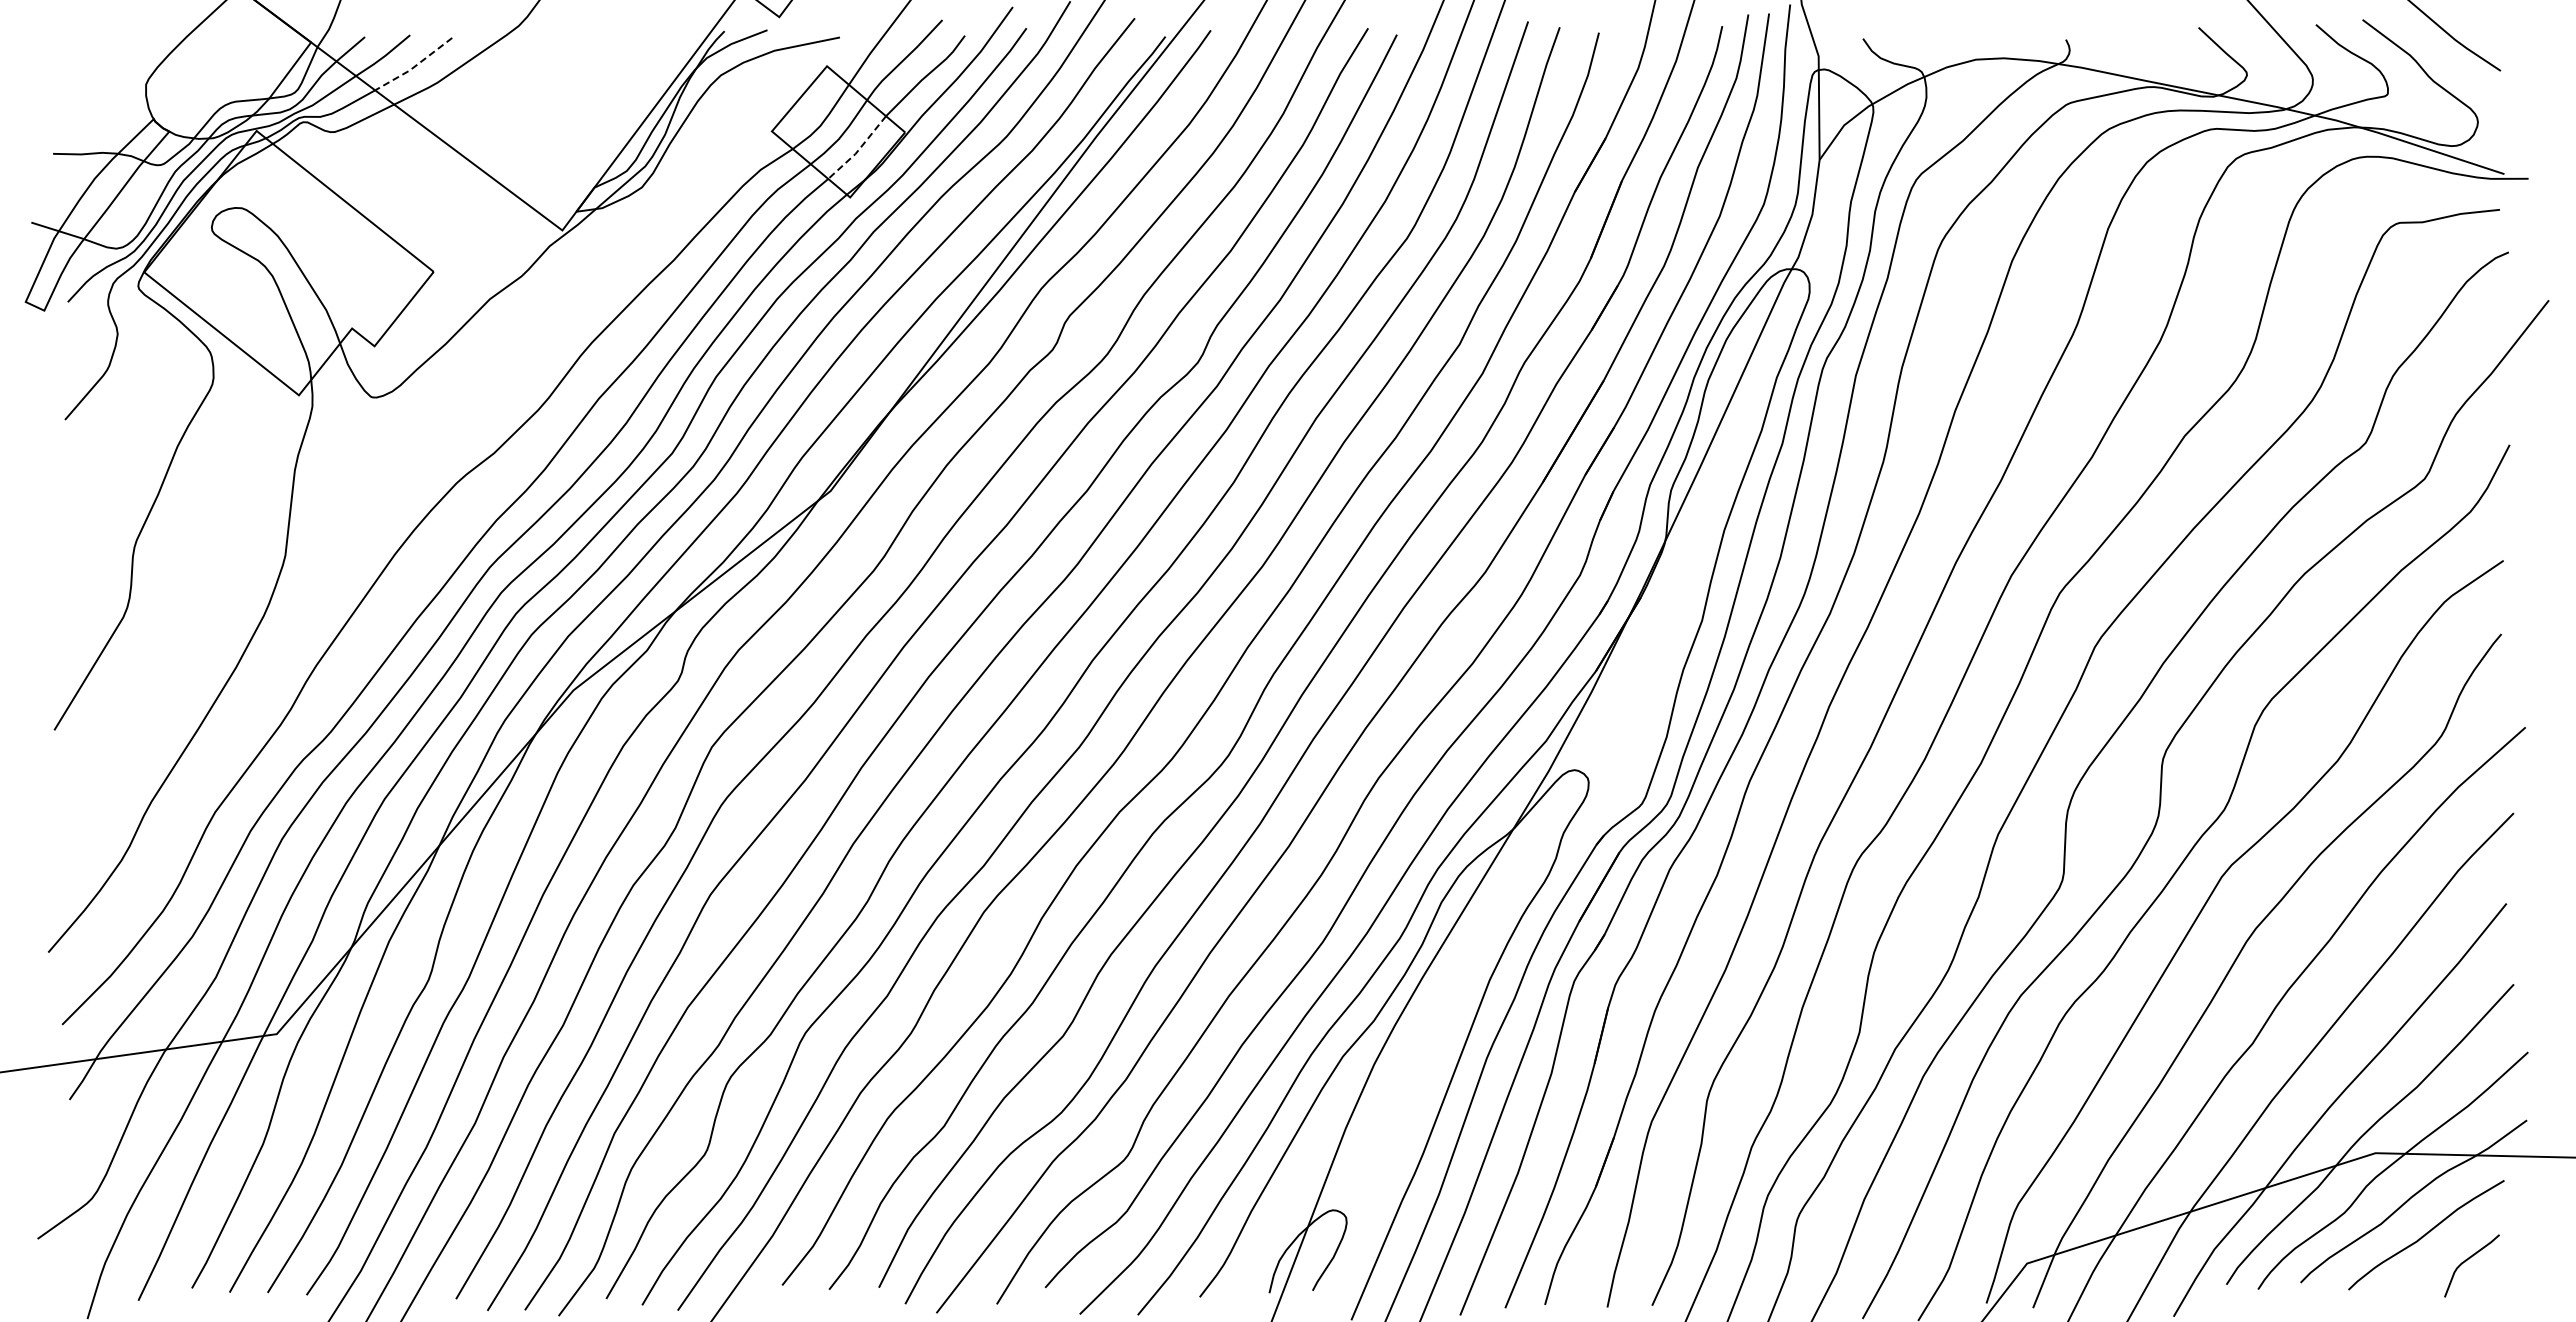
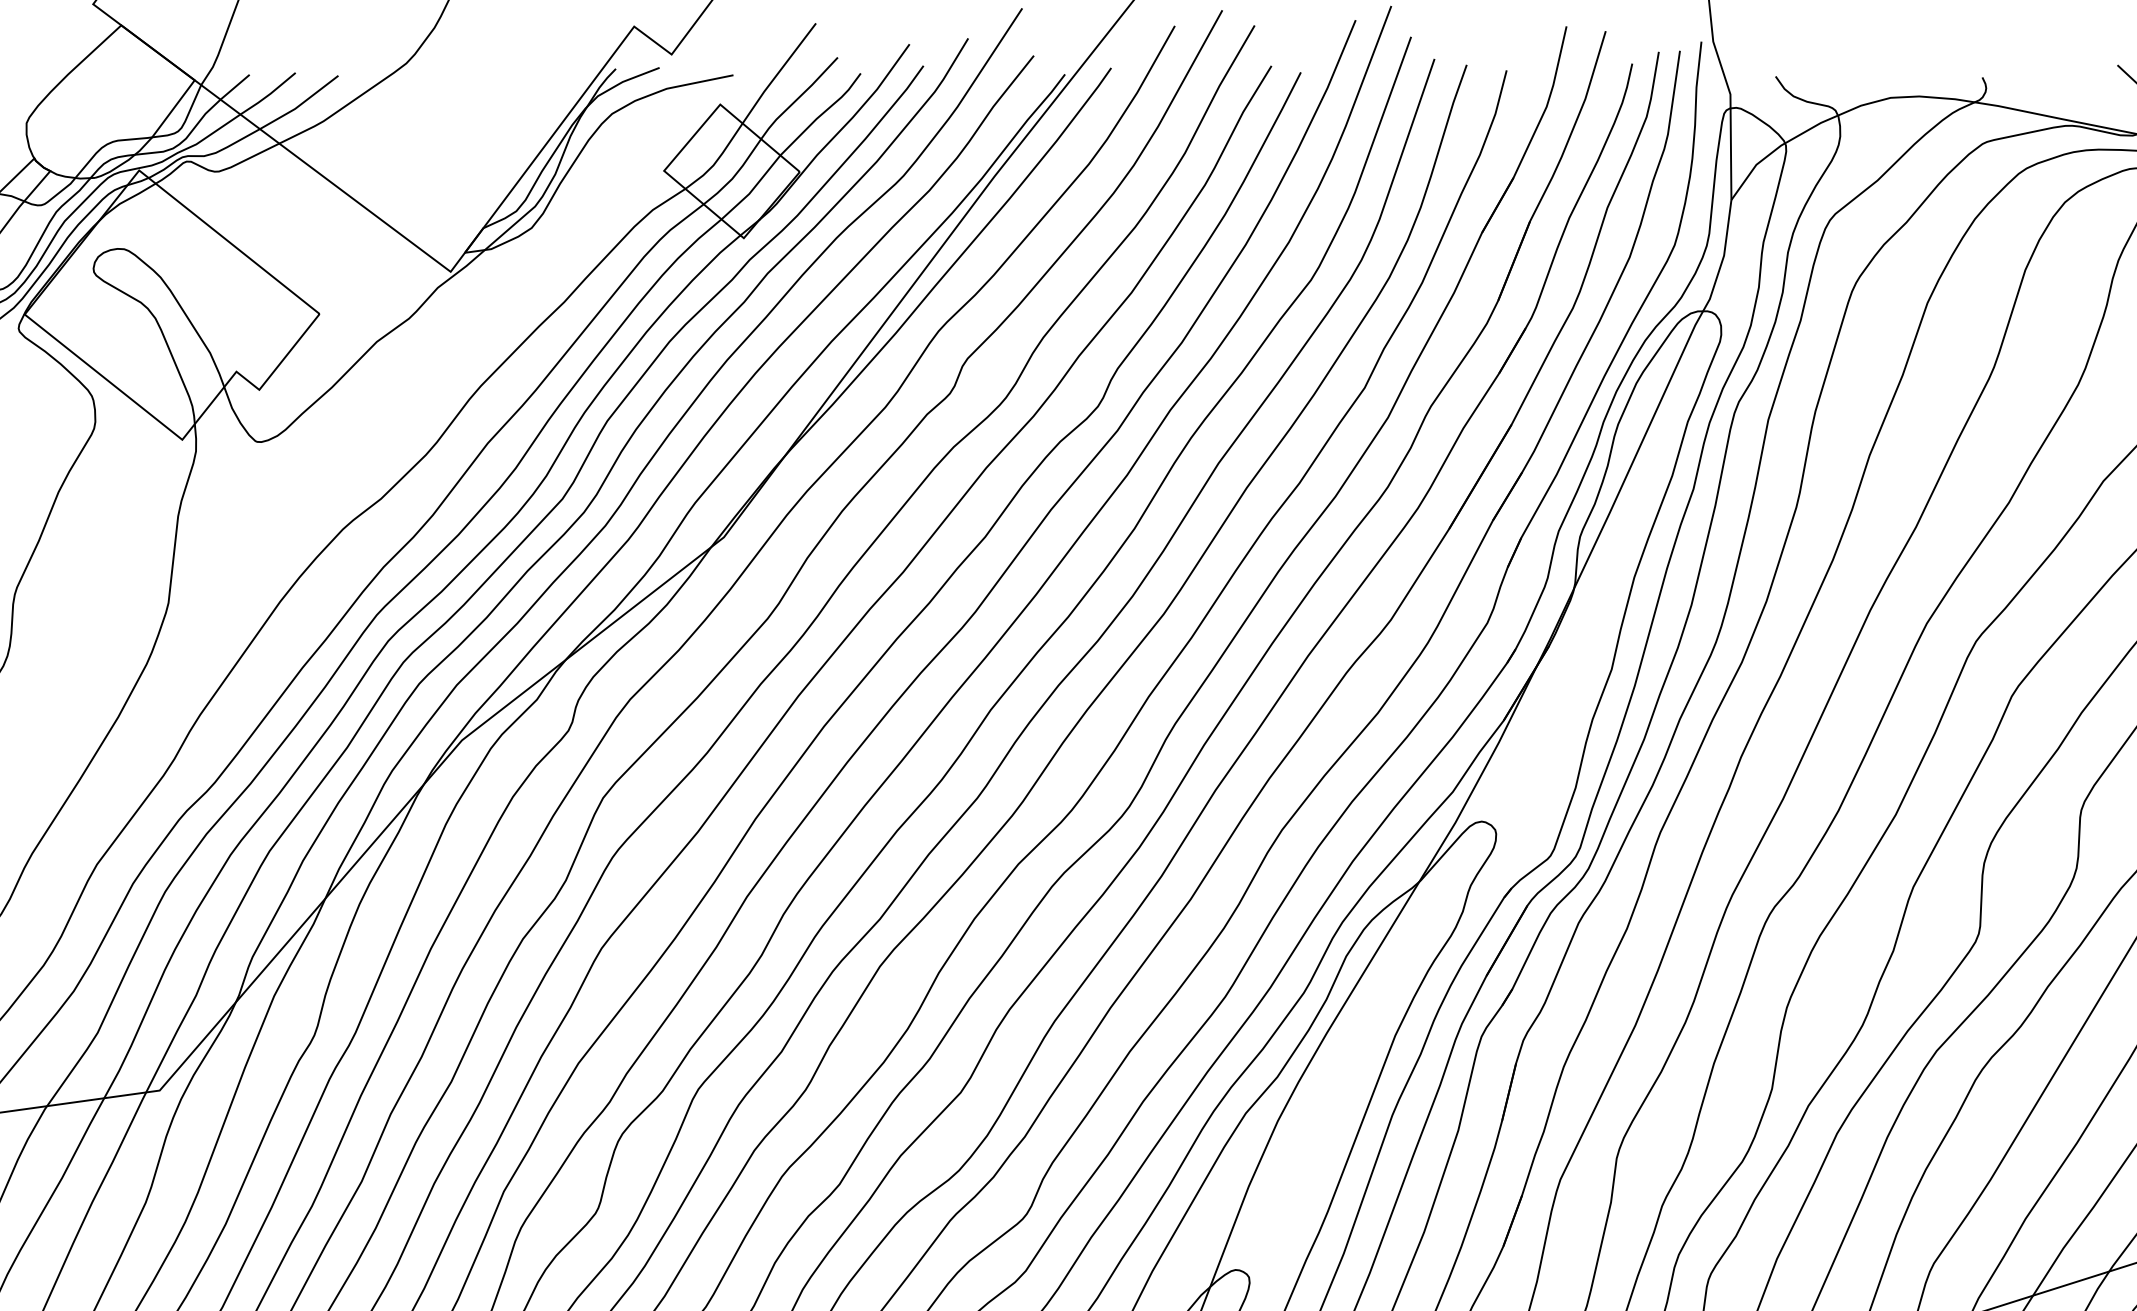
line: (414, 66) -> (300, 104), dashed -> solid
line: (858, 150) -> (752, 190), dashed -> solid

